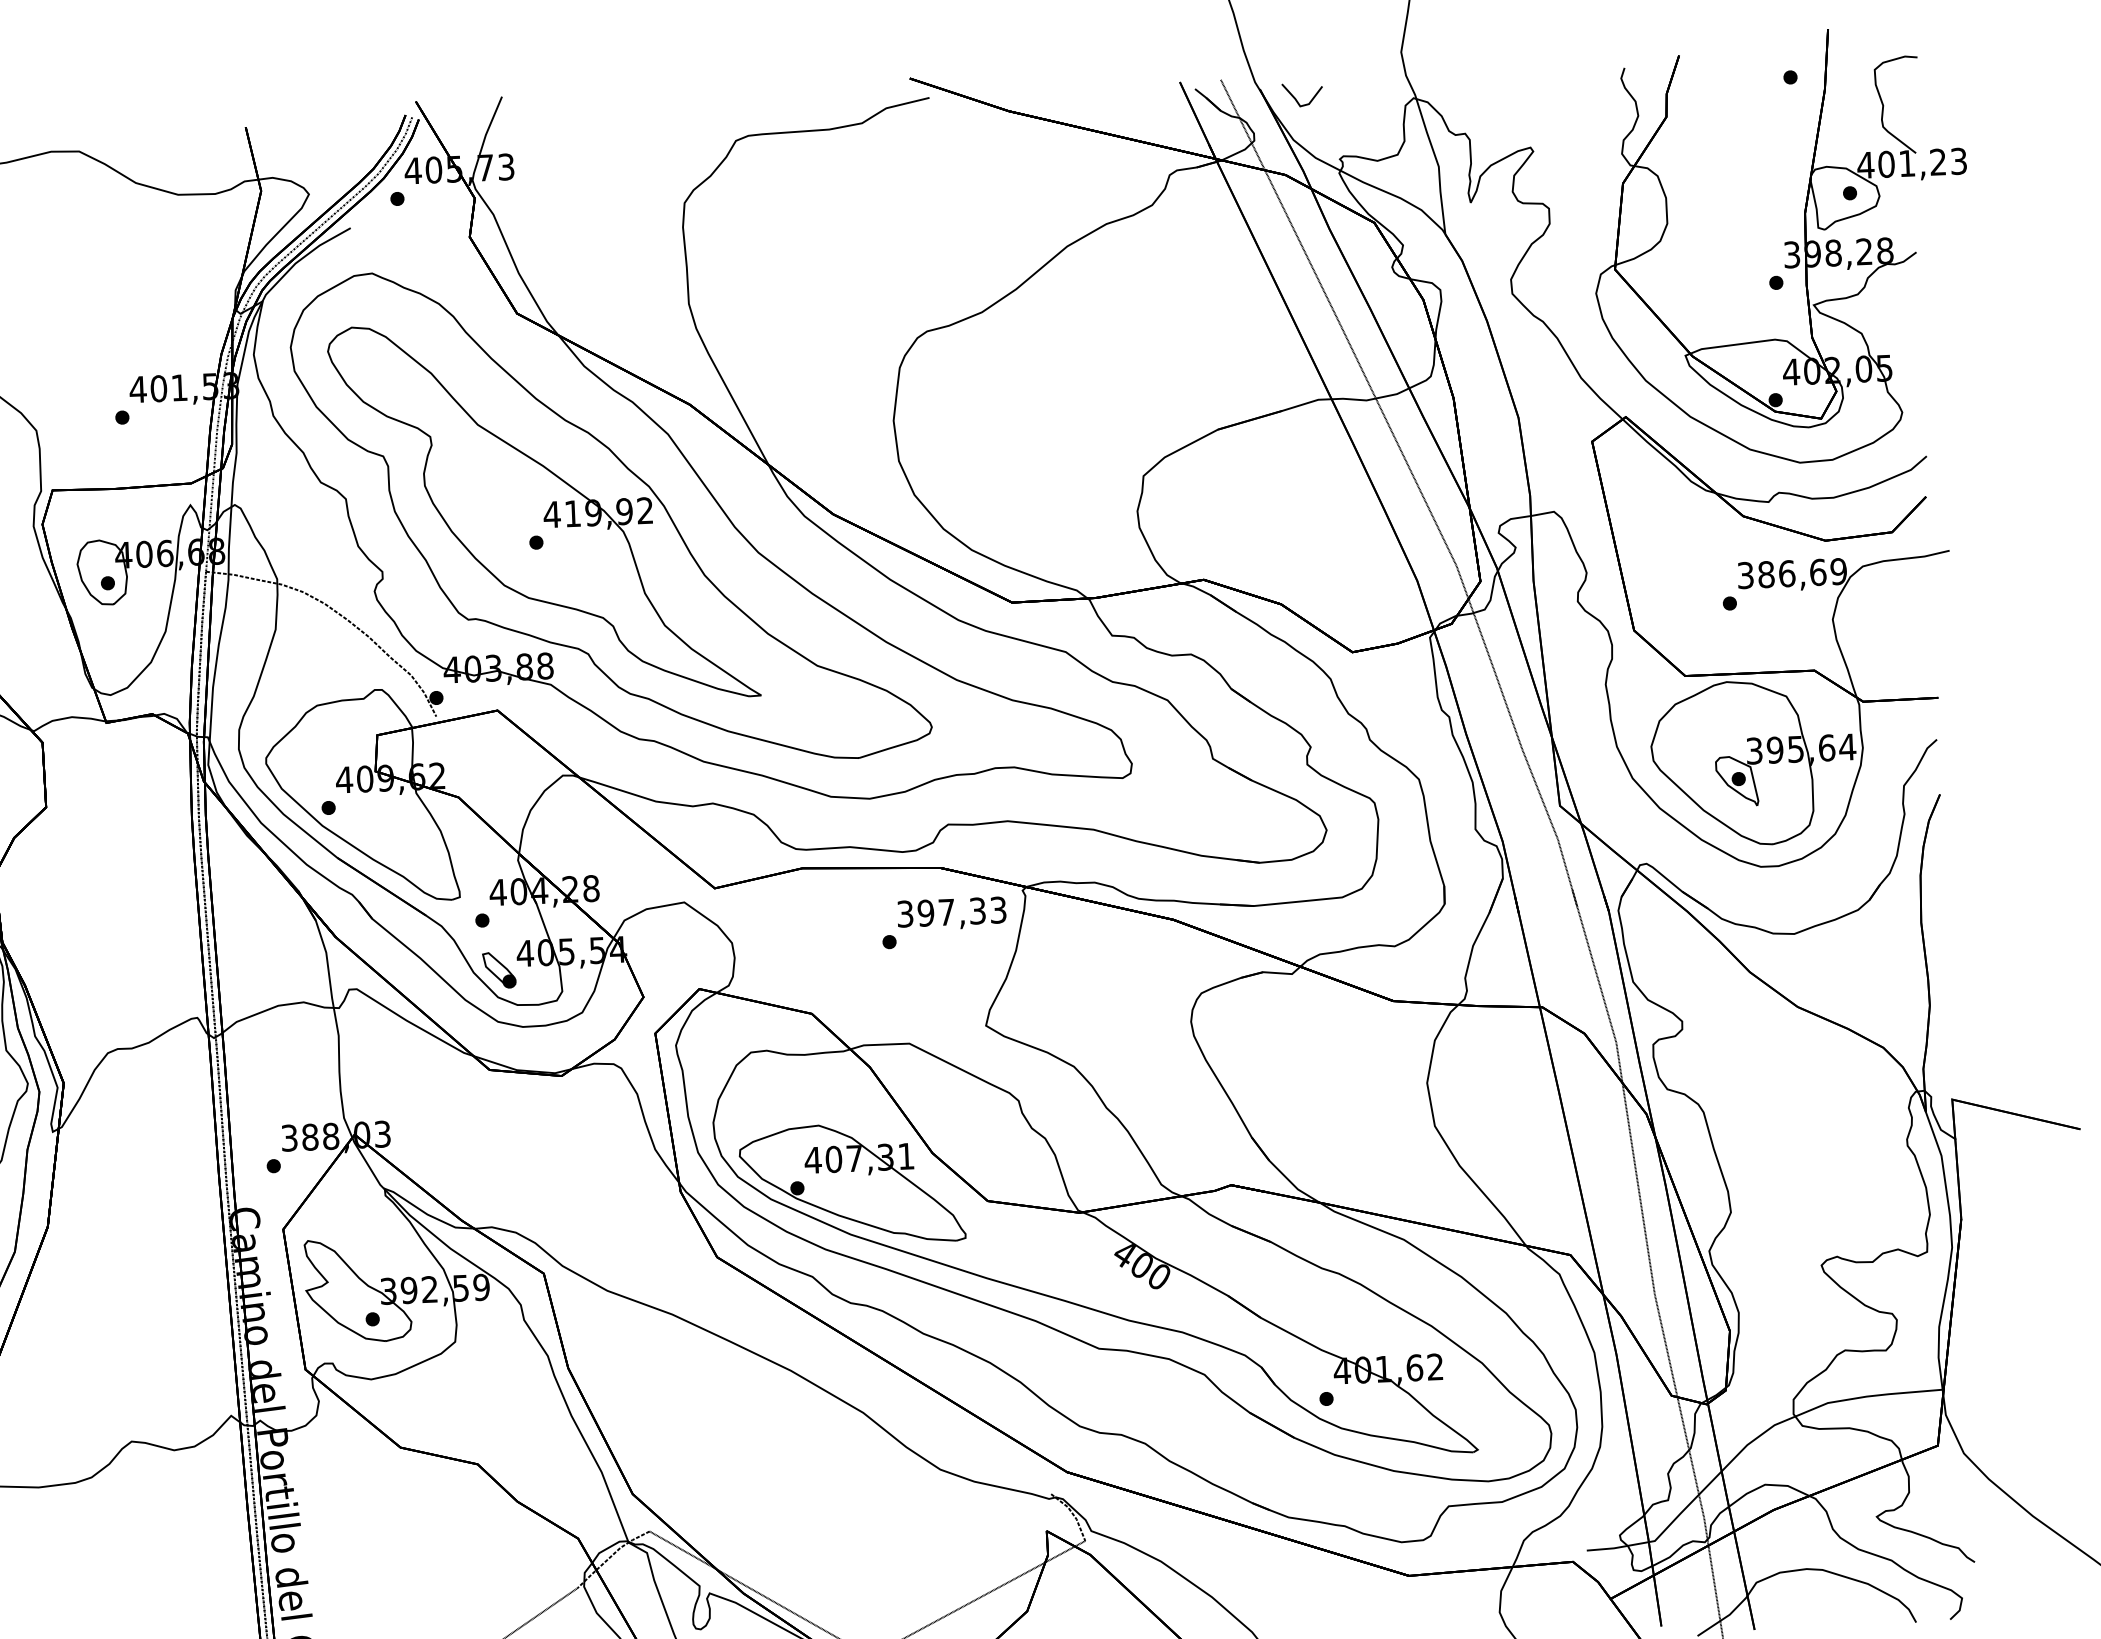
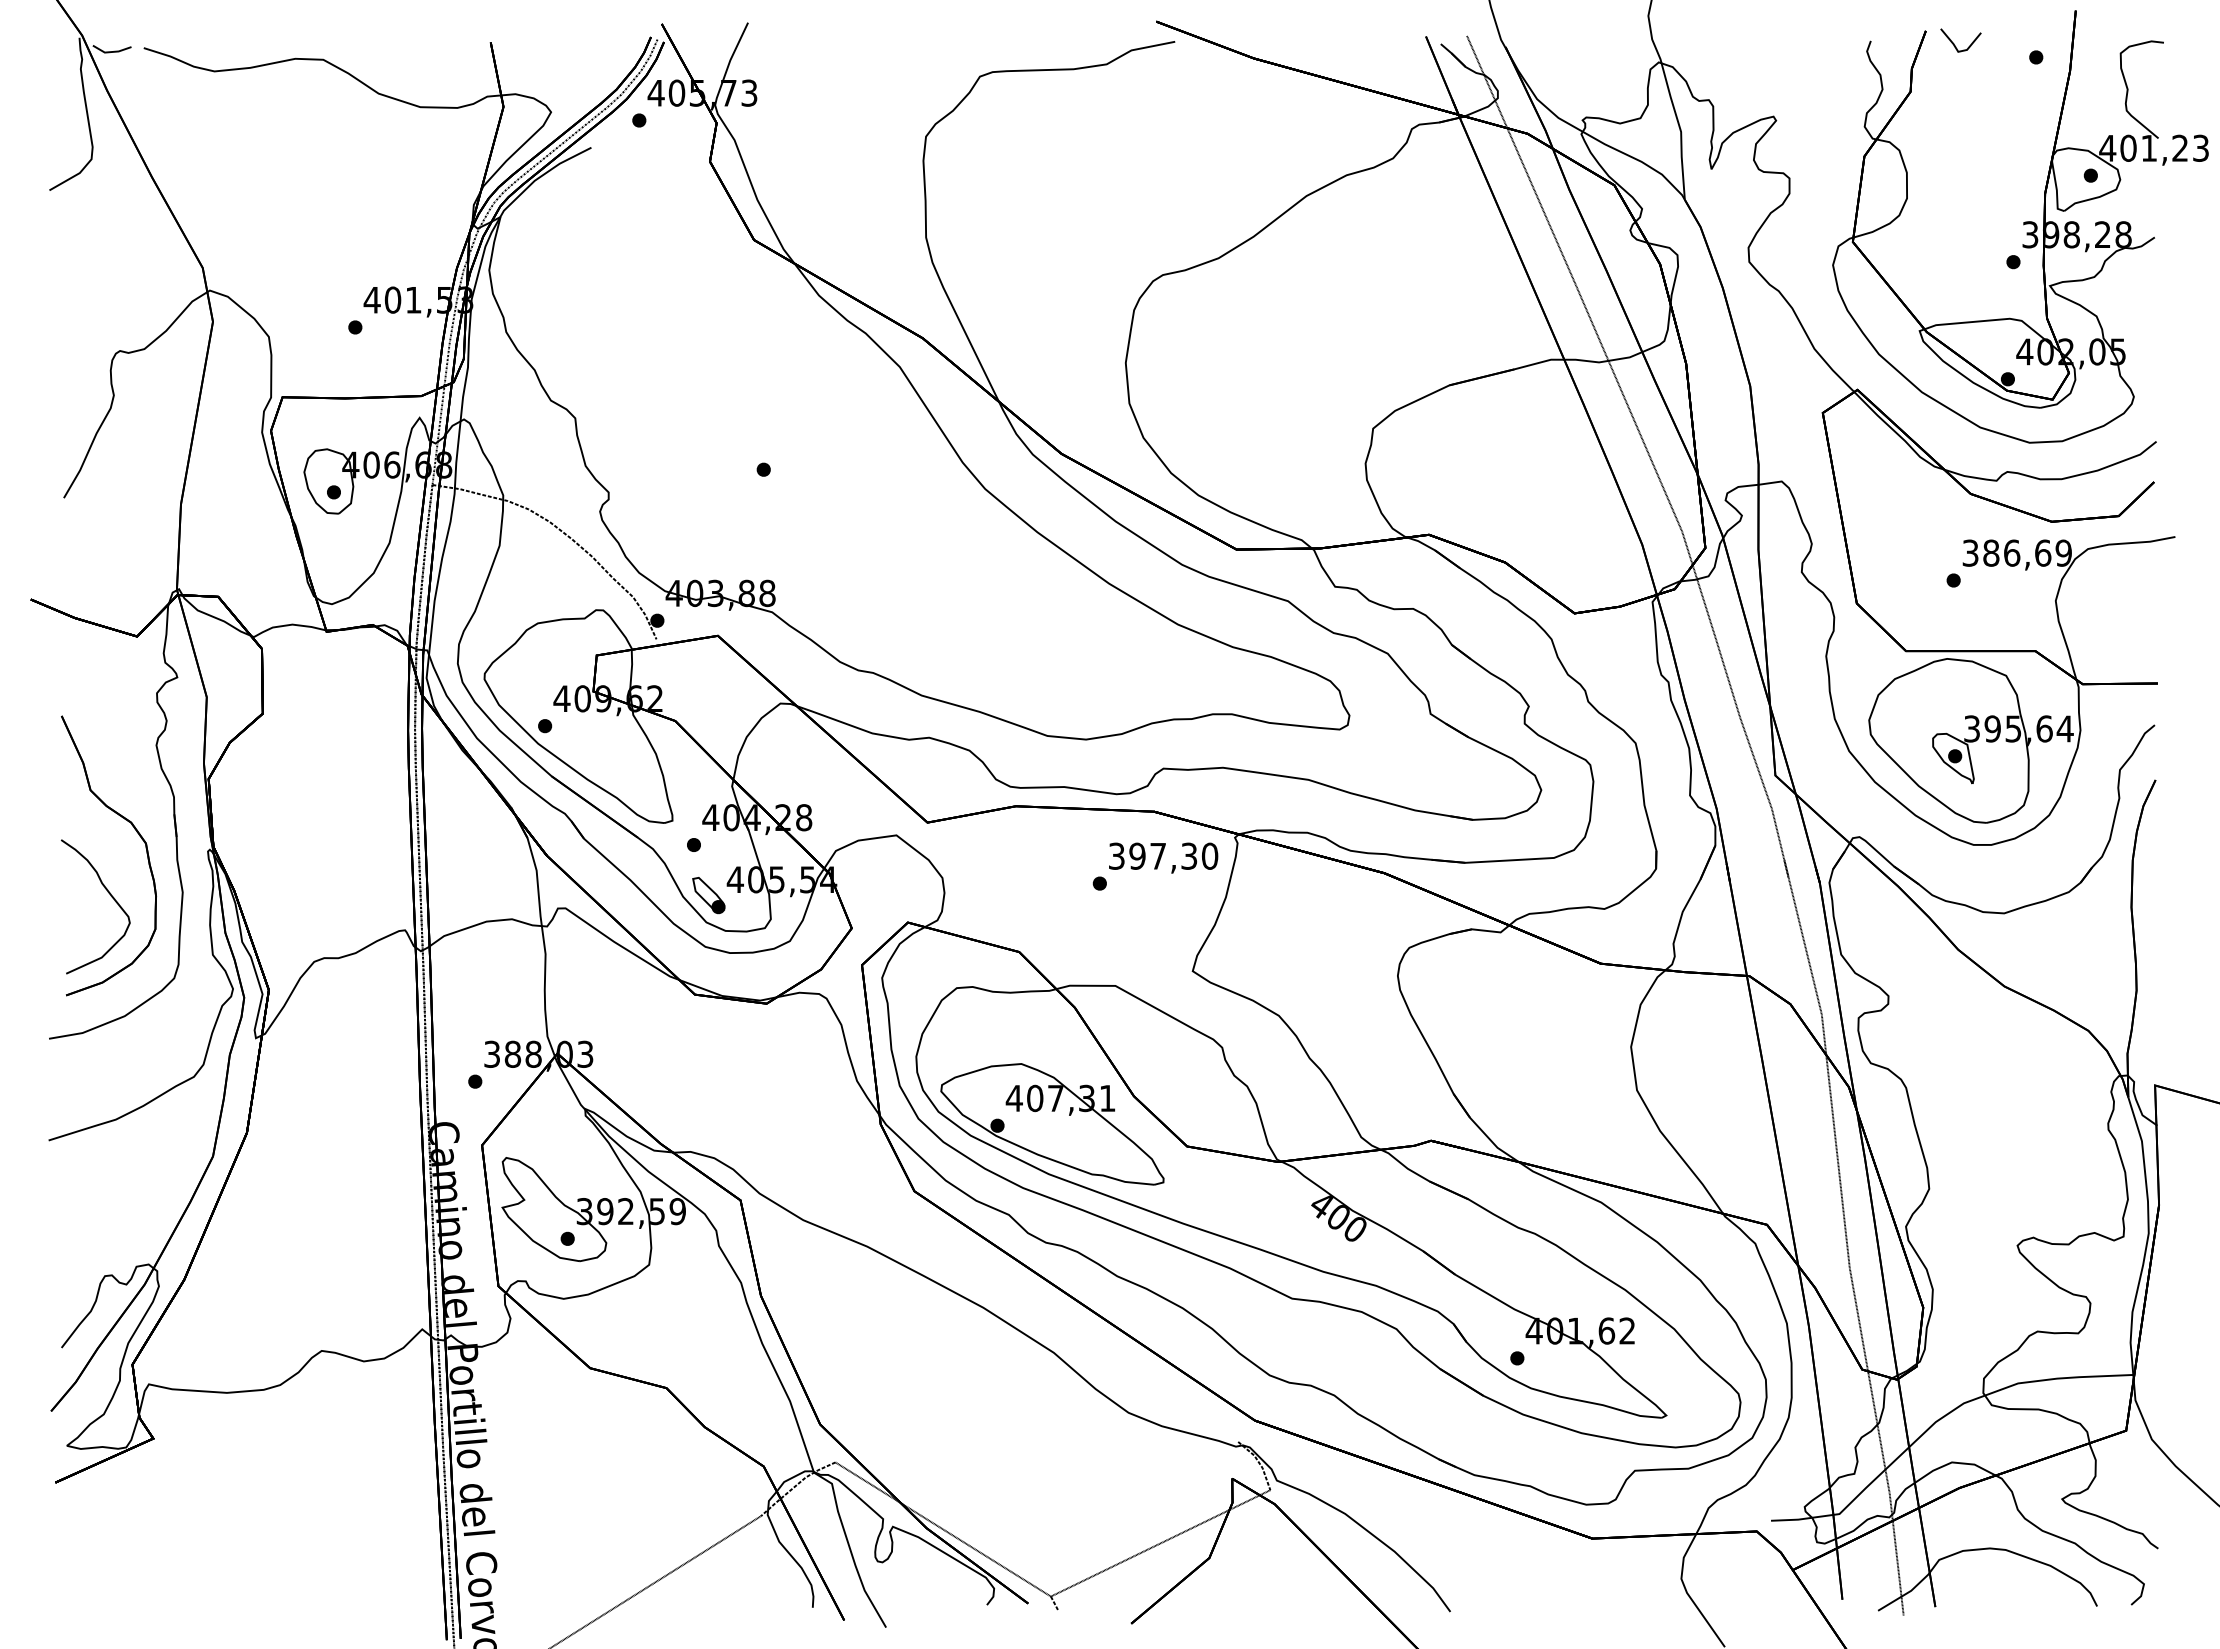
line: (1296, 98) -> (1954, 43), moved
part: (610, 516) -> (838, 446), removed
text: (998, 909) -> (1210, 855), 397,33 -> 397,30

